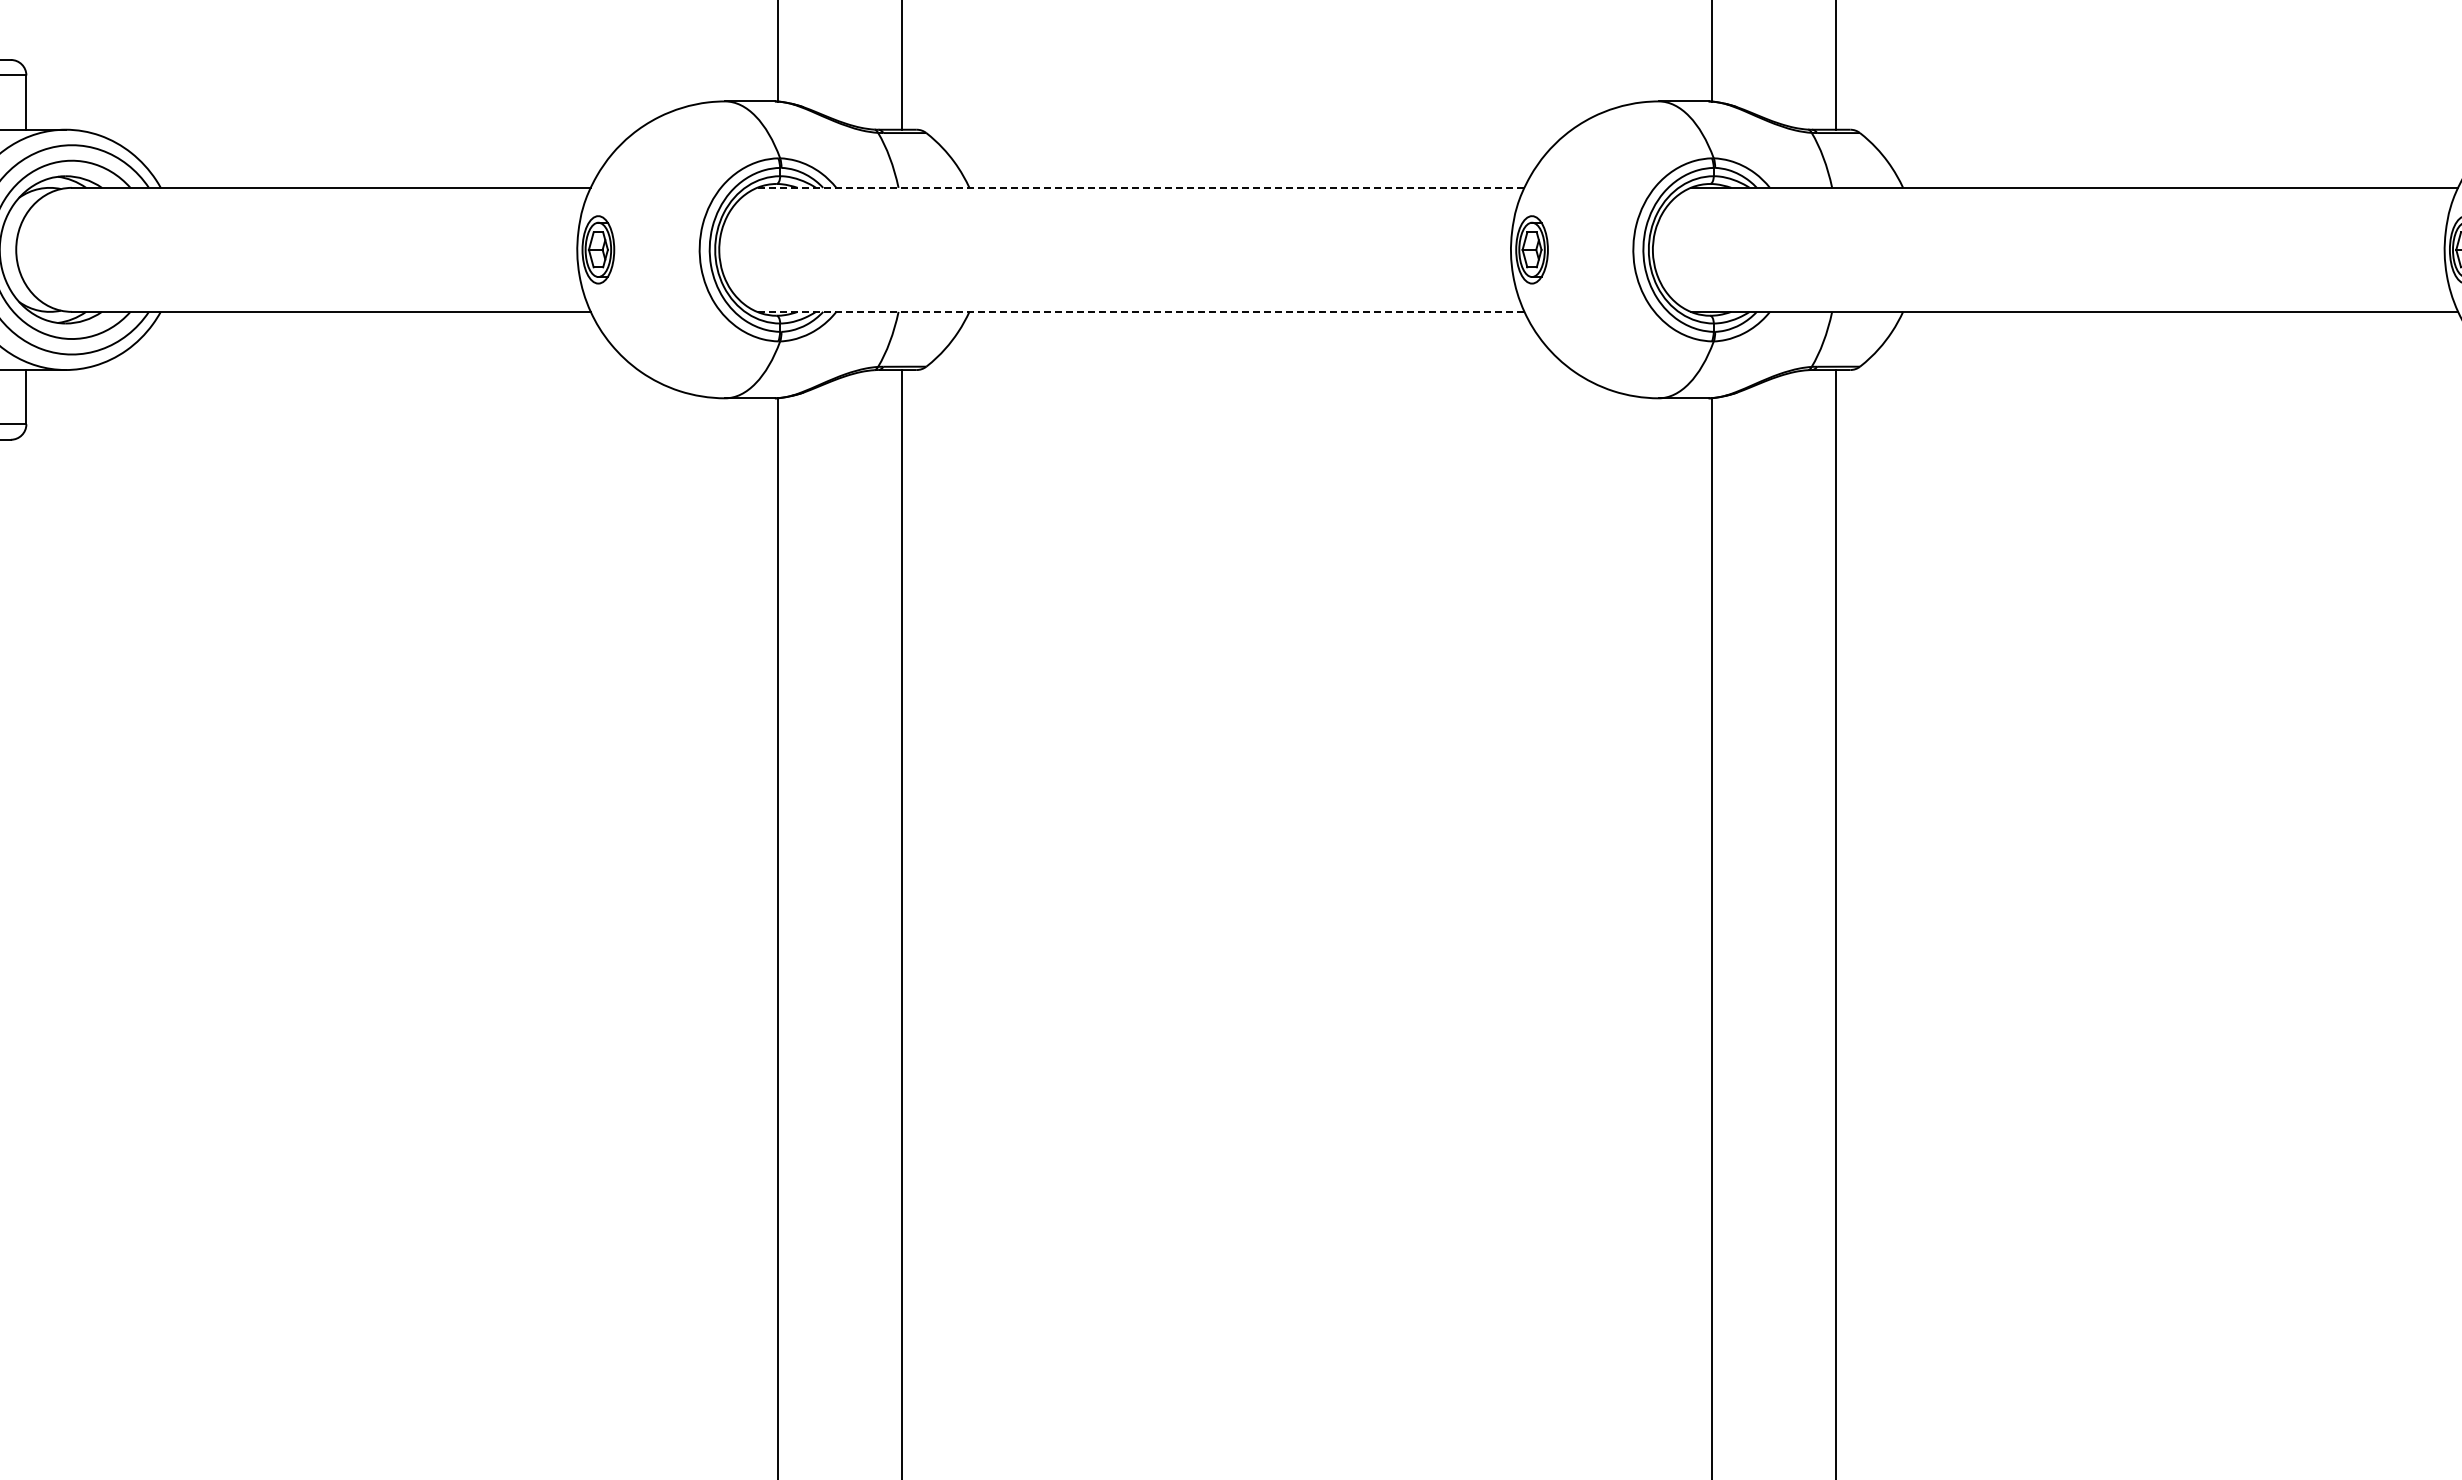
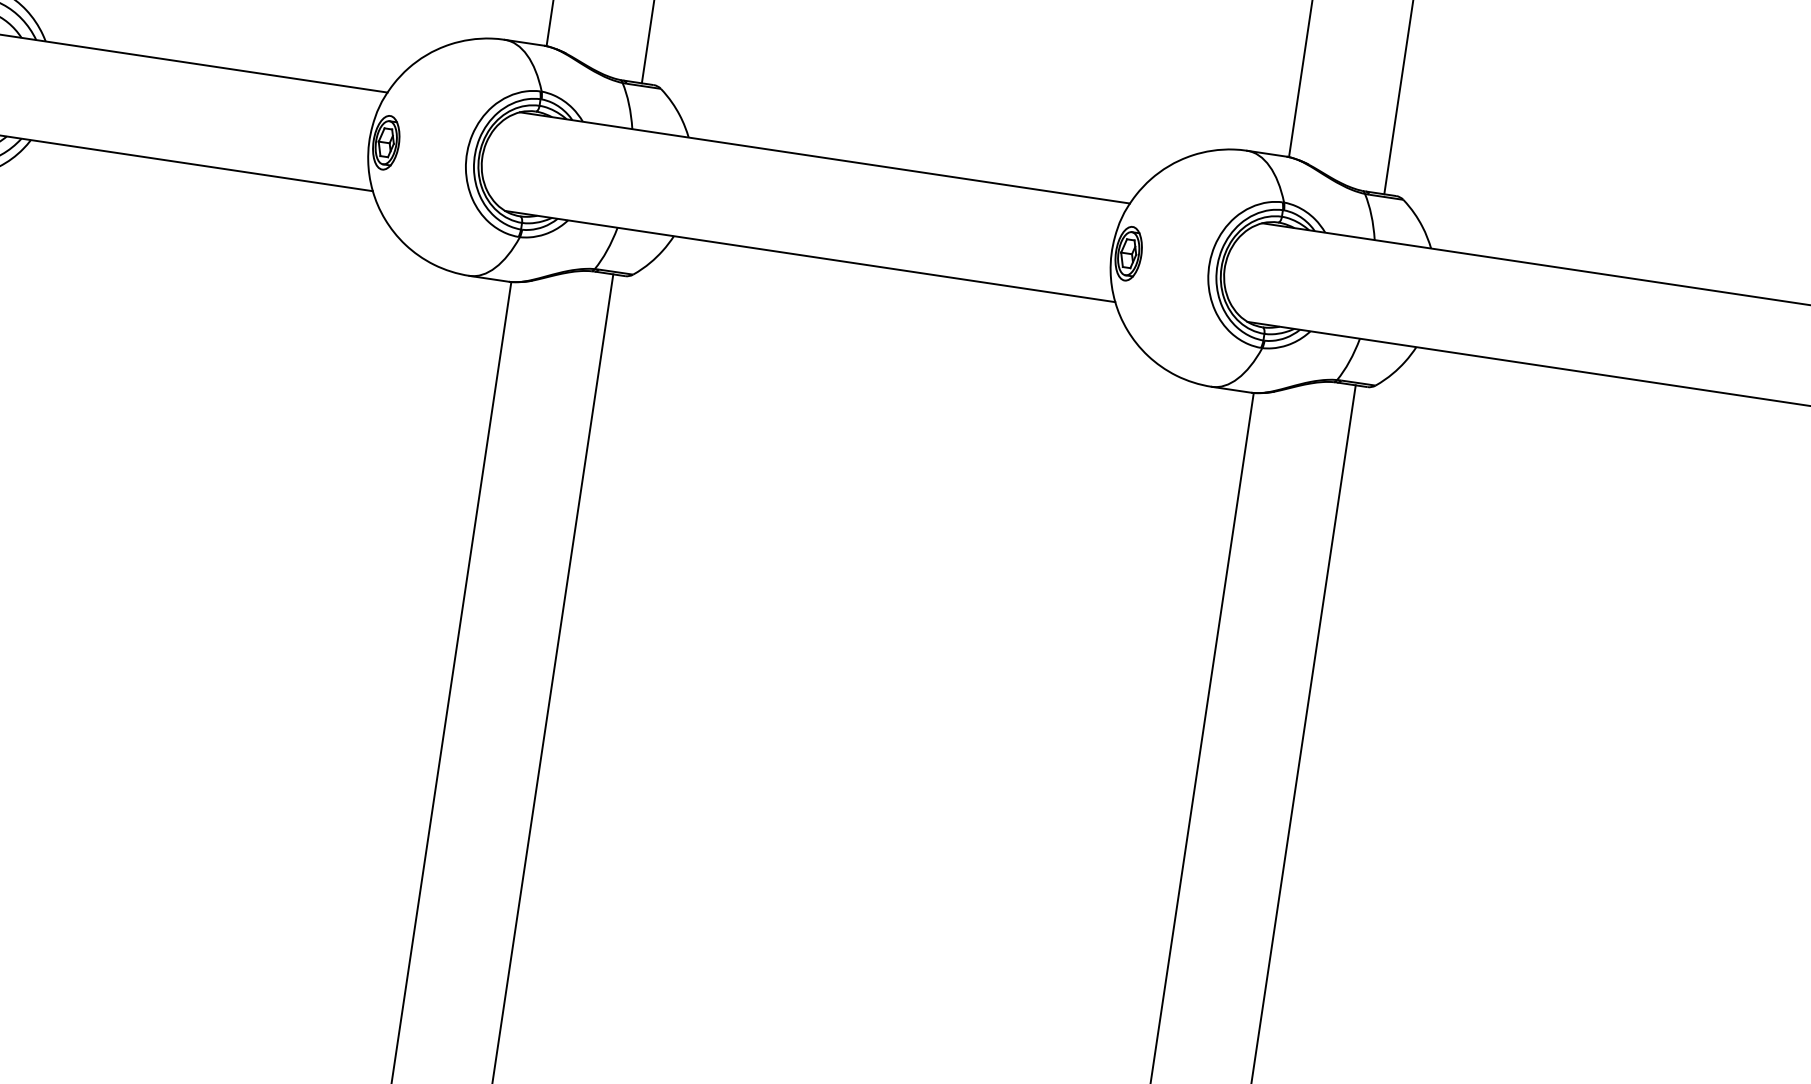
line: (1140, 187) -> (824, 157), dashed -> solid
line: (1140, 311) -> (810, 256), dashed -> solid

